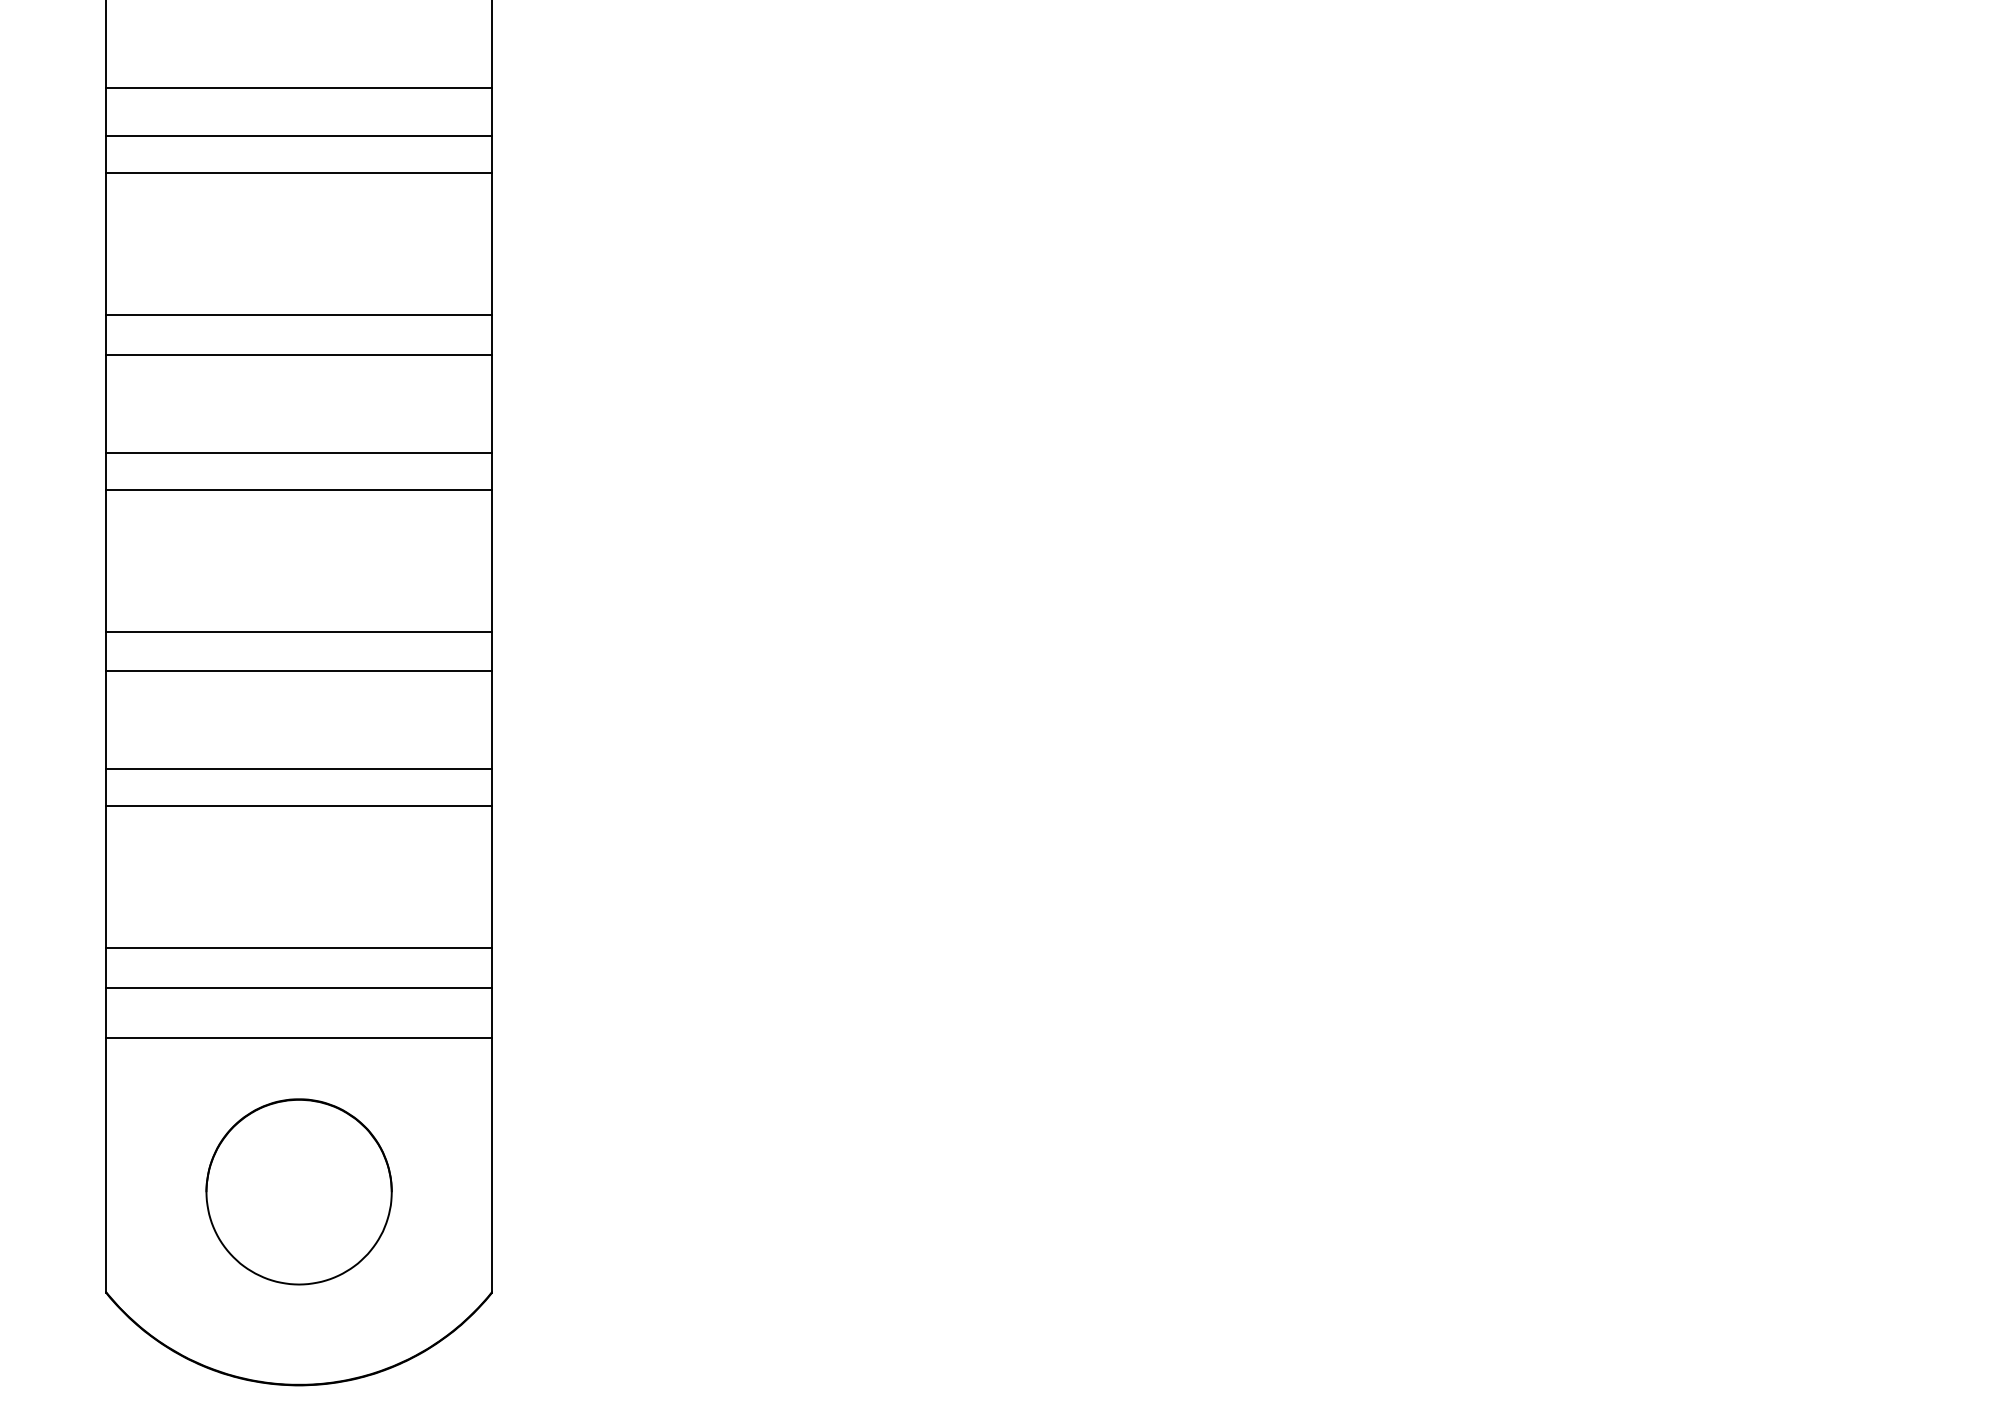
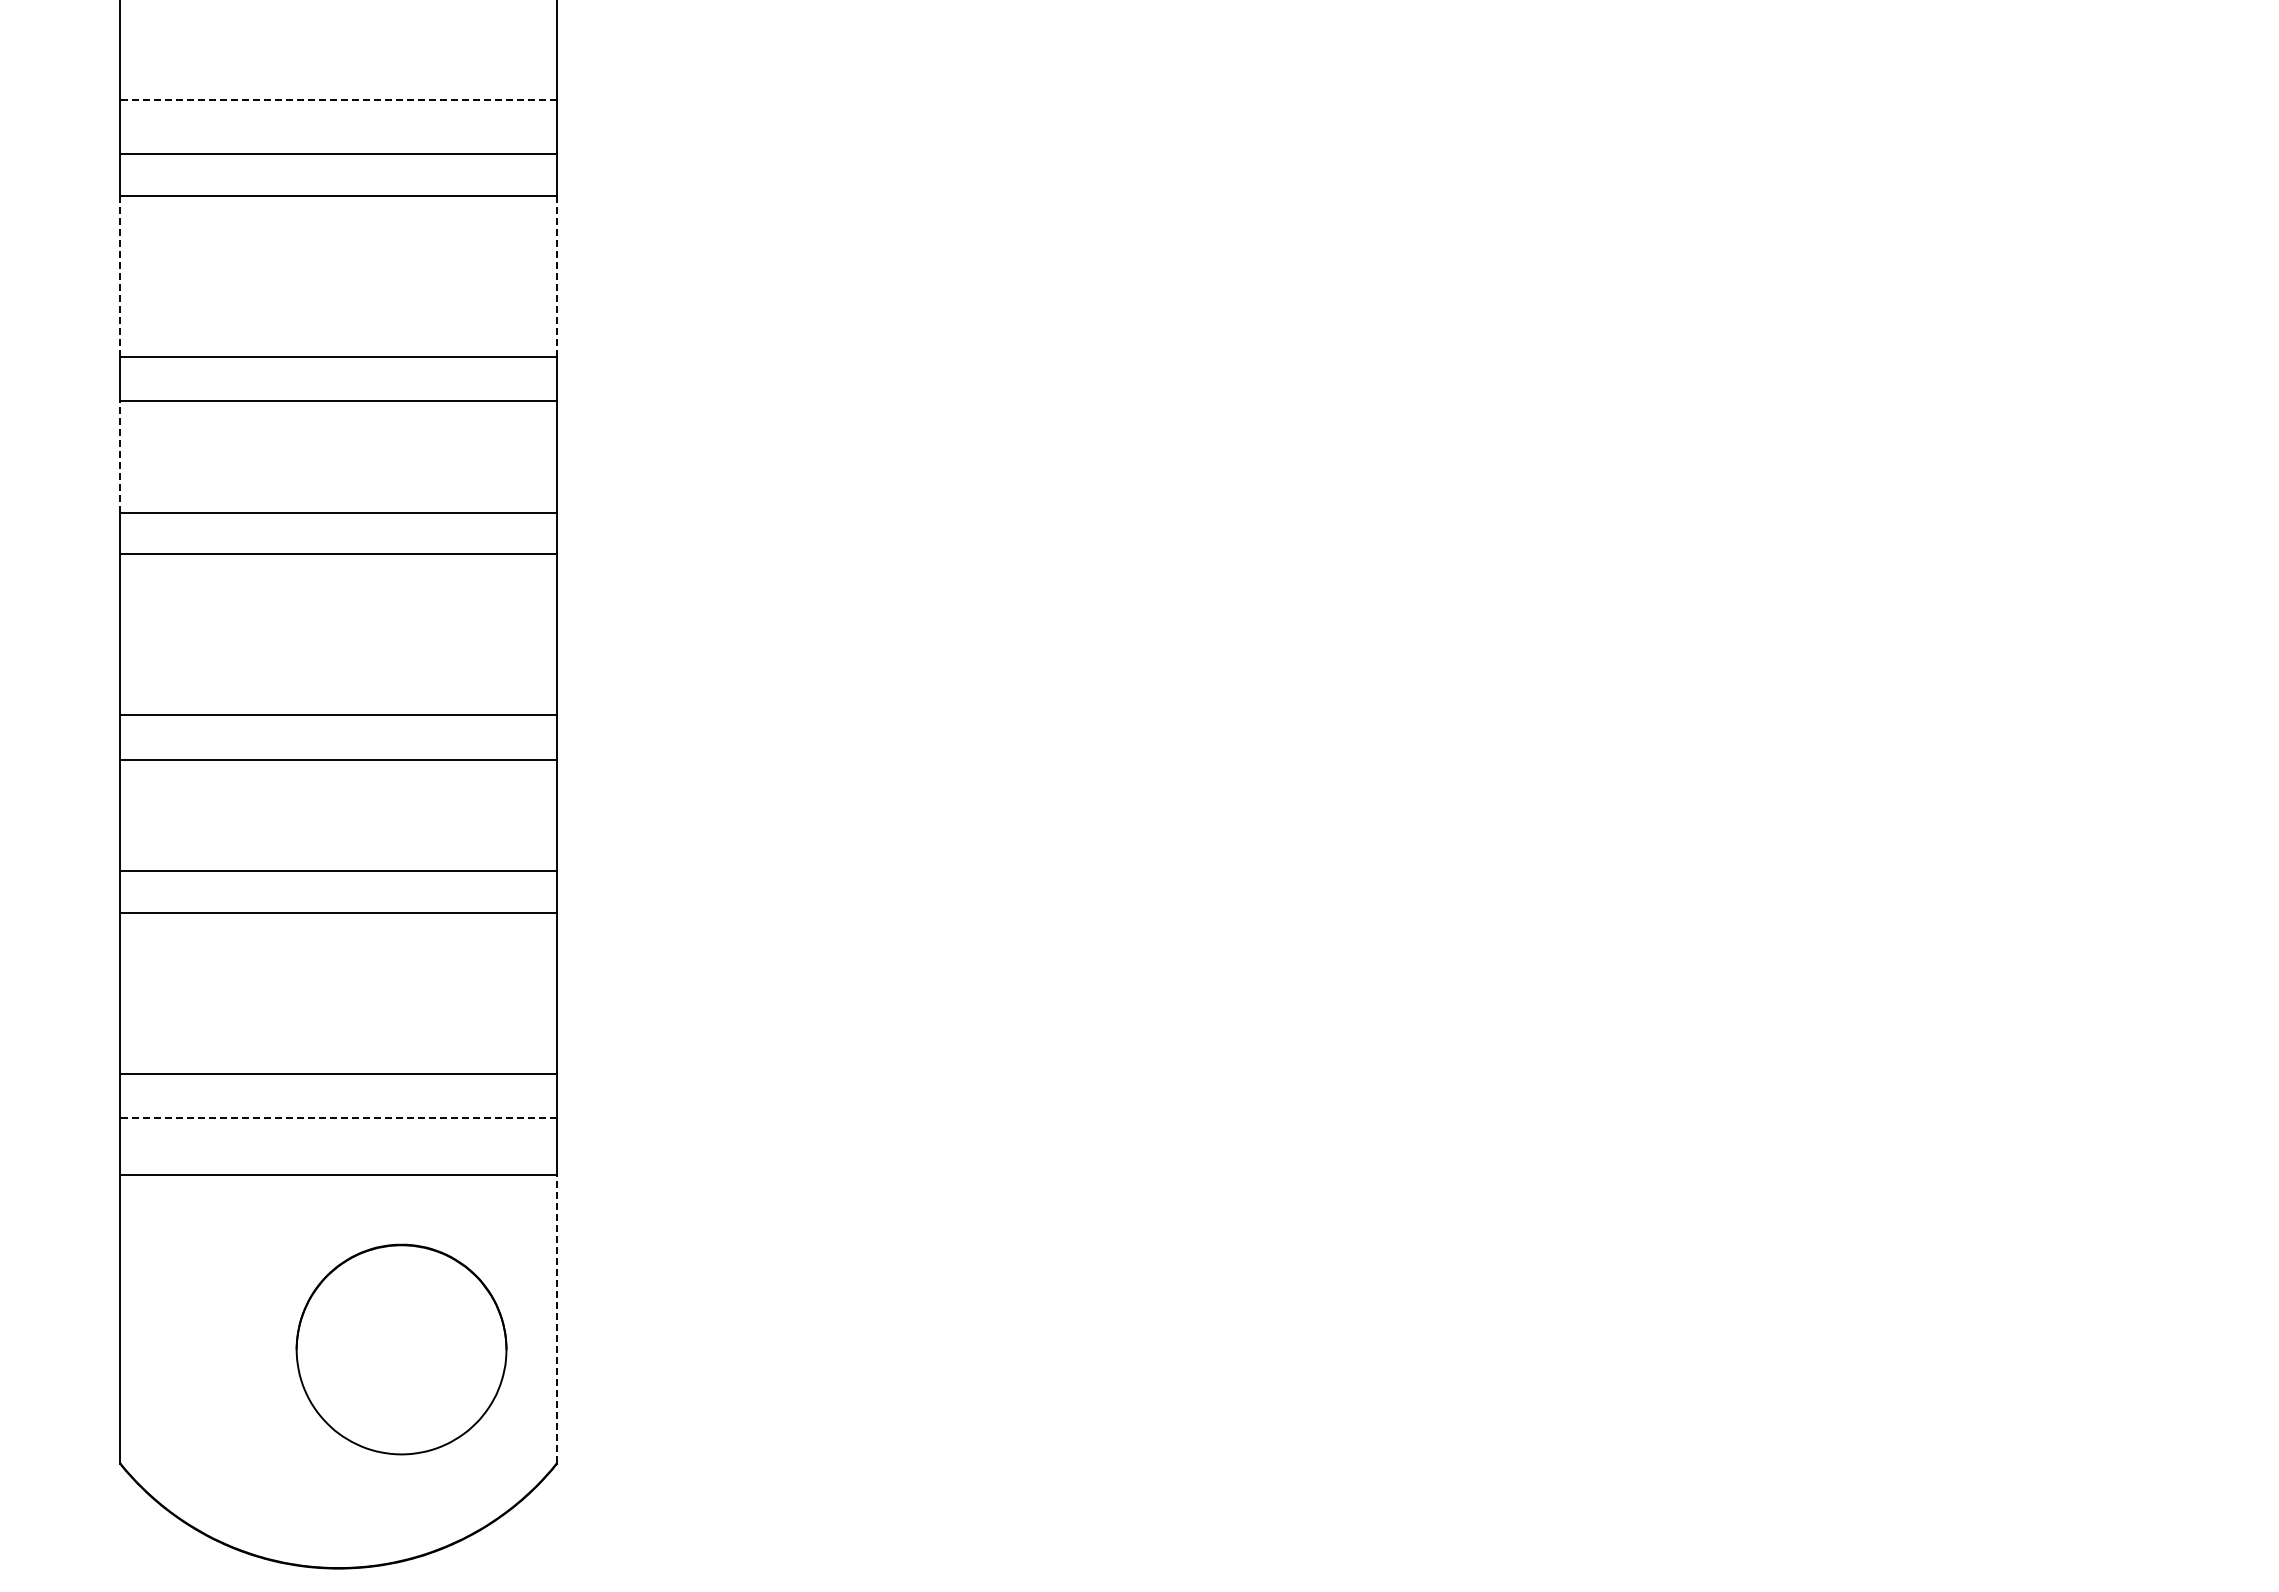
line: (299, 87) -> (338, 99), solid -> dashed
line: (105, 244) -> (119, 276), solid -> dashed
line: (492, 244) -> (557, 276), solid -> dashed
line: (105, 404) -> (119, 457), solid -> dashed
line: (299, 987) -> (338, 1118), solid -> dashed
line: (492, 1164) -> (557, 1318), solid -> dashed
part: (299, 1191) -> (401, 1349), moved

